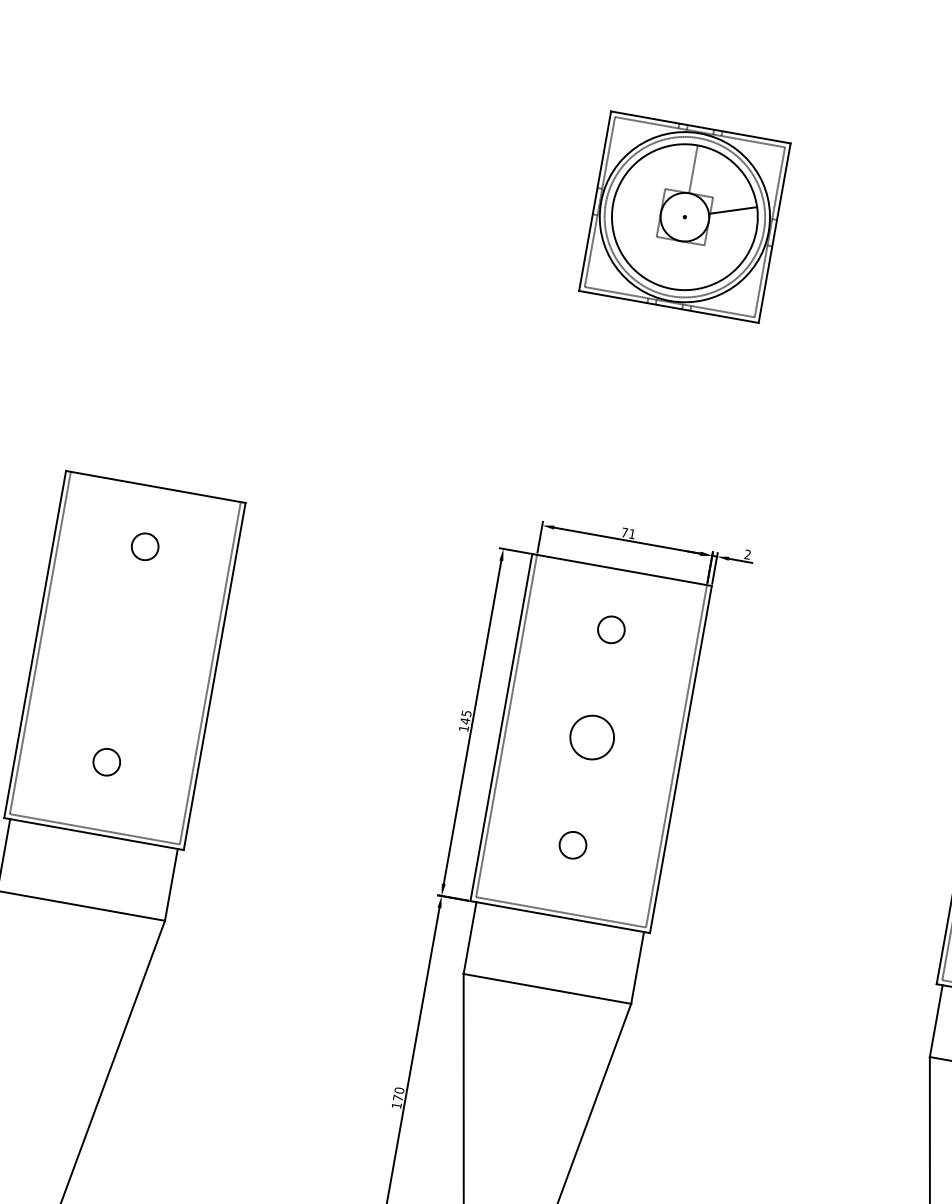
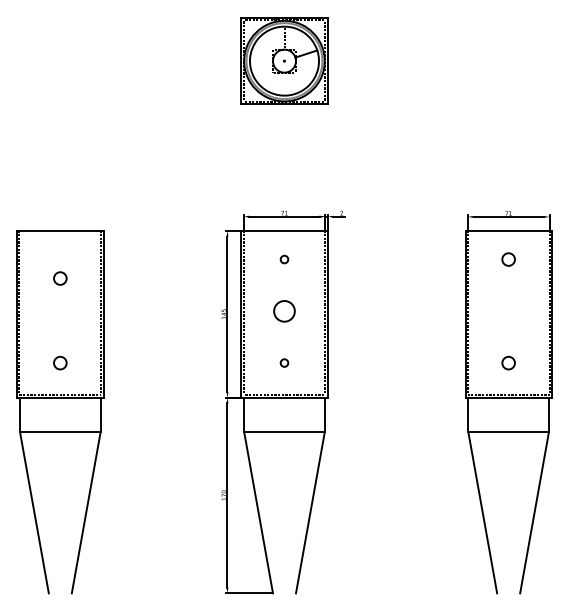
circle: (145, 546) -> (60, 278), moved
circle: (611, 629) -> (284, 259), size x0.6
circle: (573, 843) -> (284, 362), size x0.6

